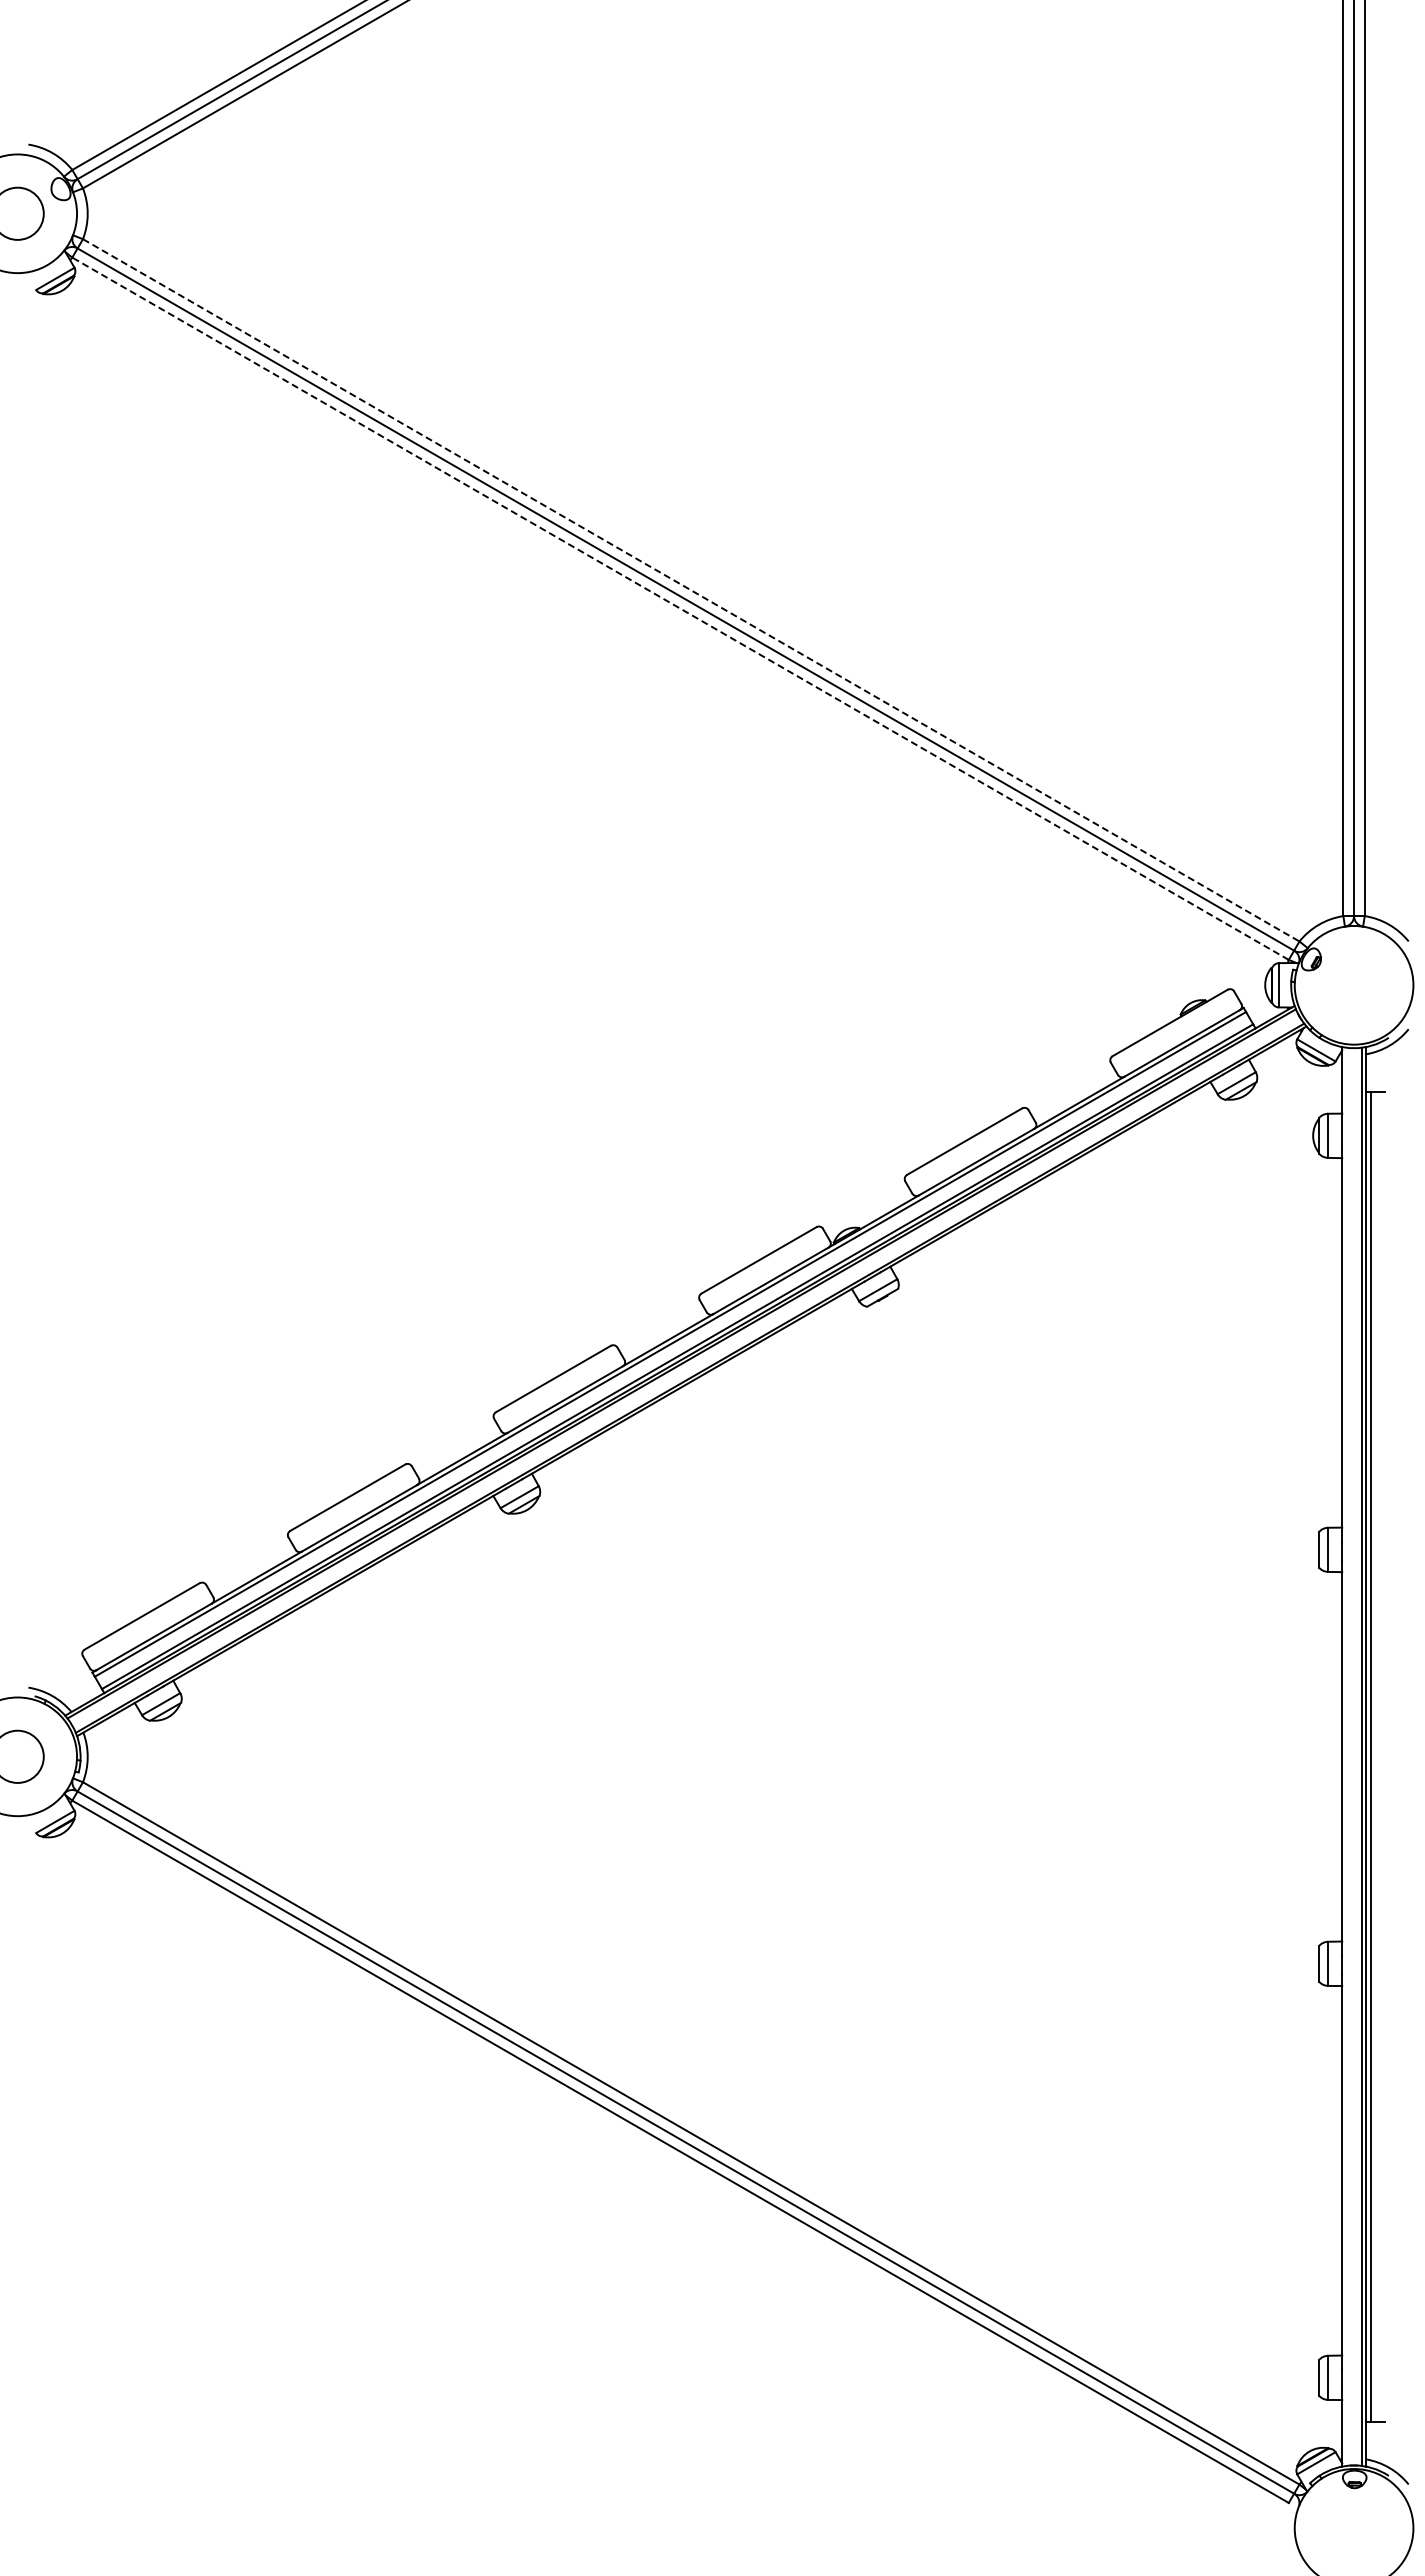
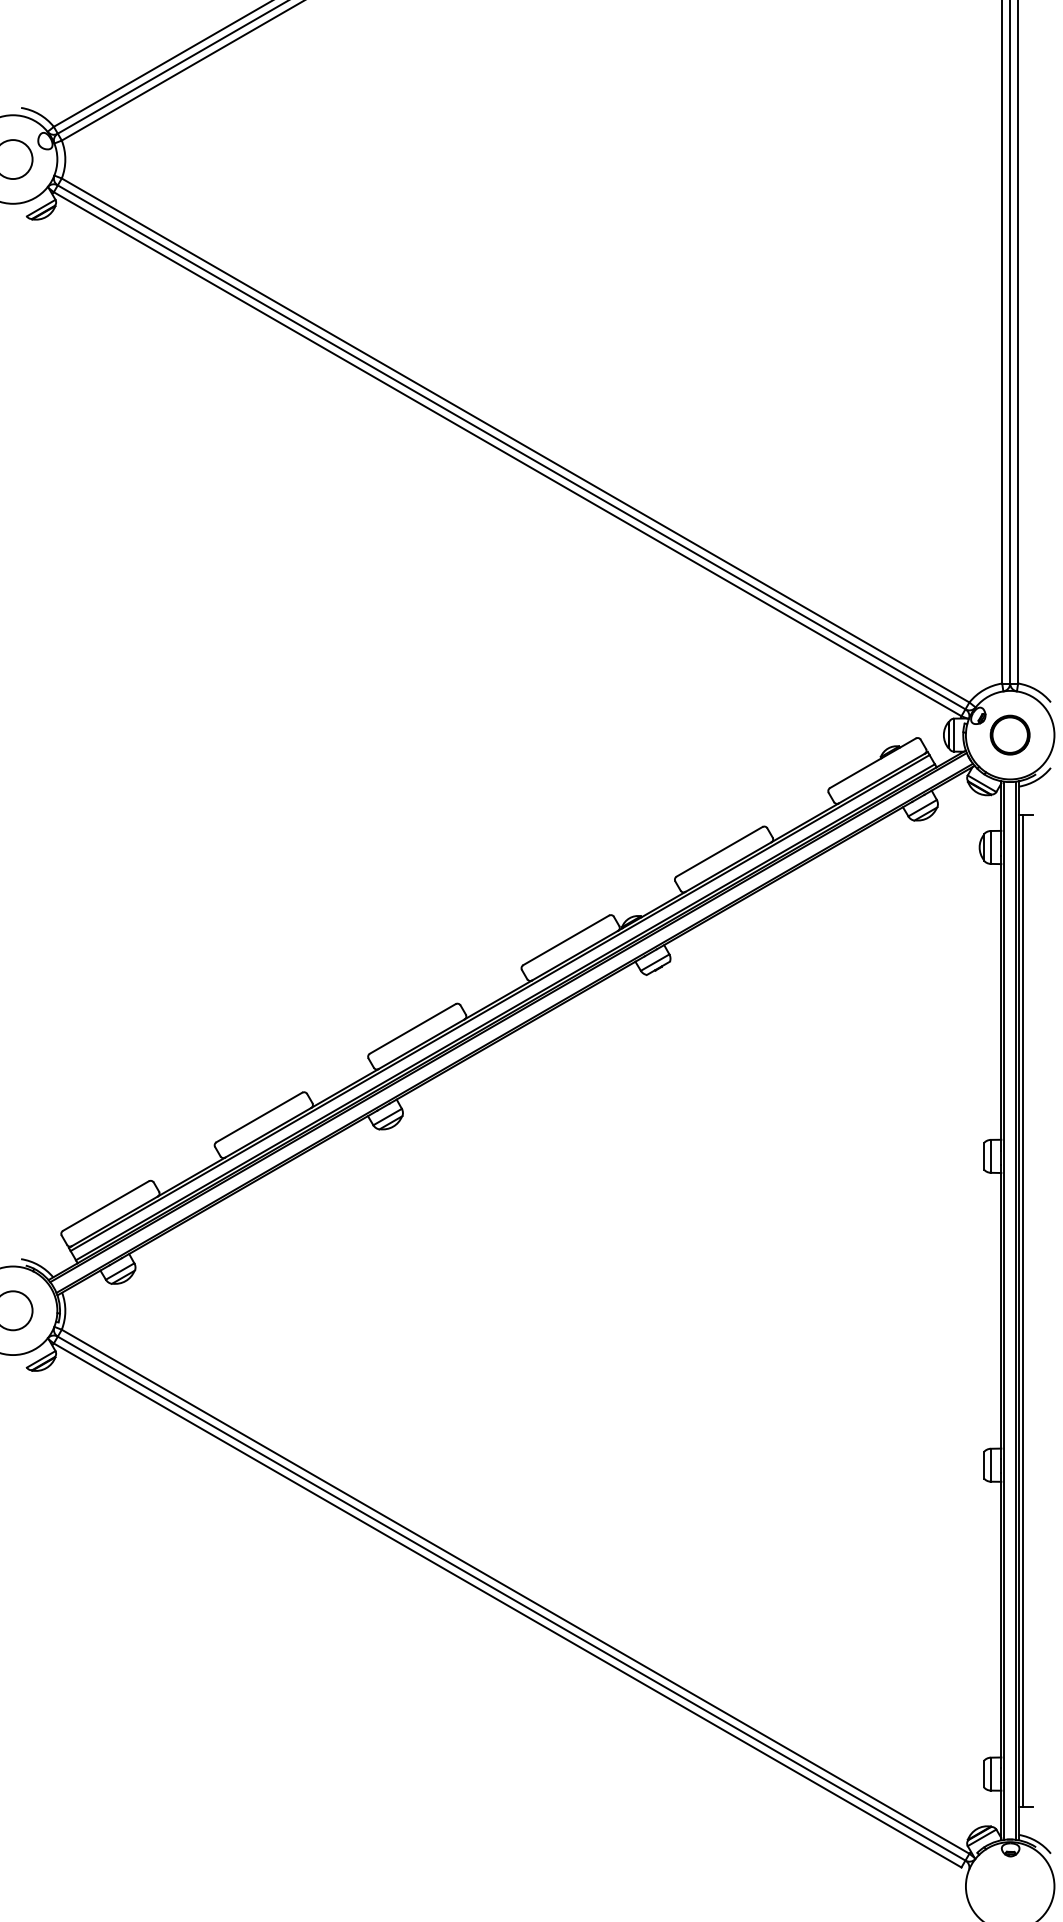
line: (691, 590) -> (515, 440), dashed -> solid
line: (680, 608) -> (507, 454), dashed -> solid
part: (1354, 985) -> (1010, 735), added
line: (1345, 1756) -> (1003, 1310), added

